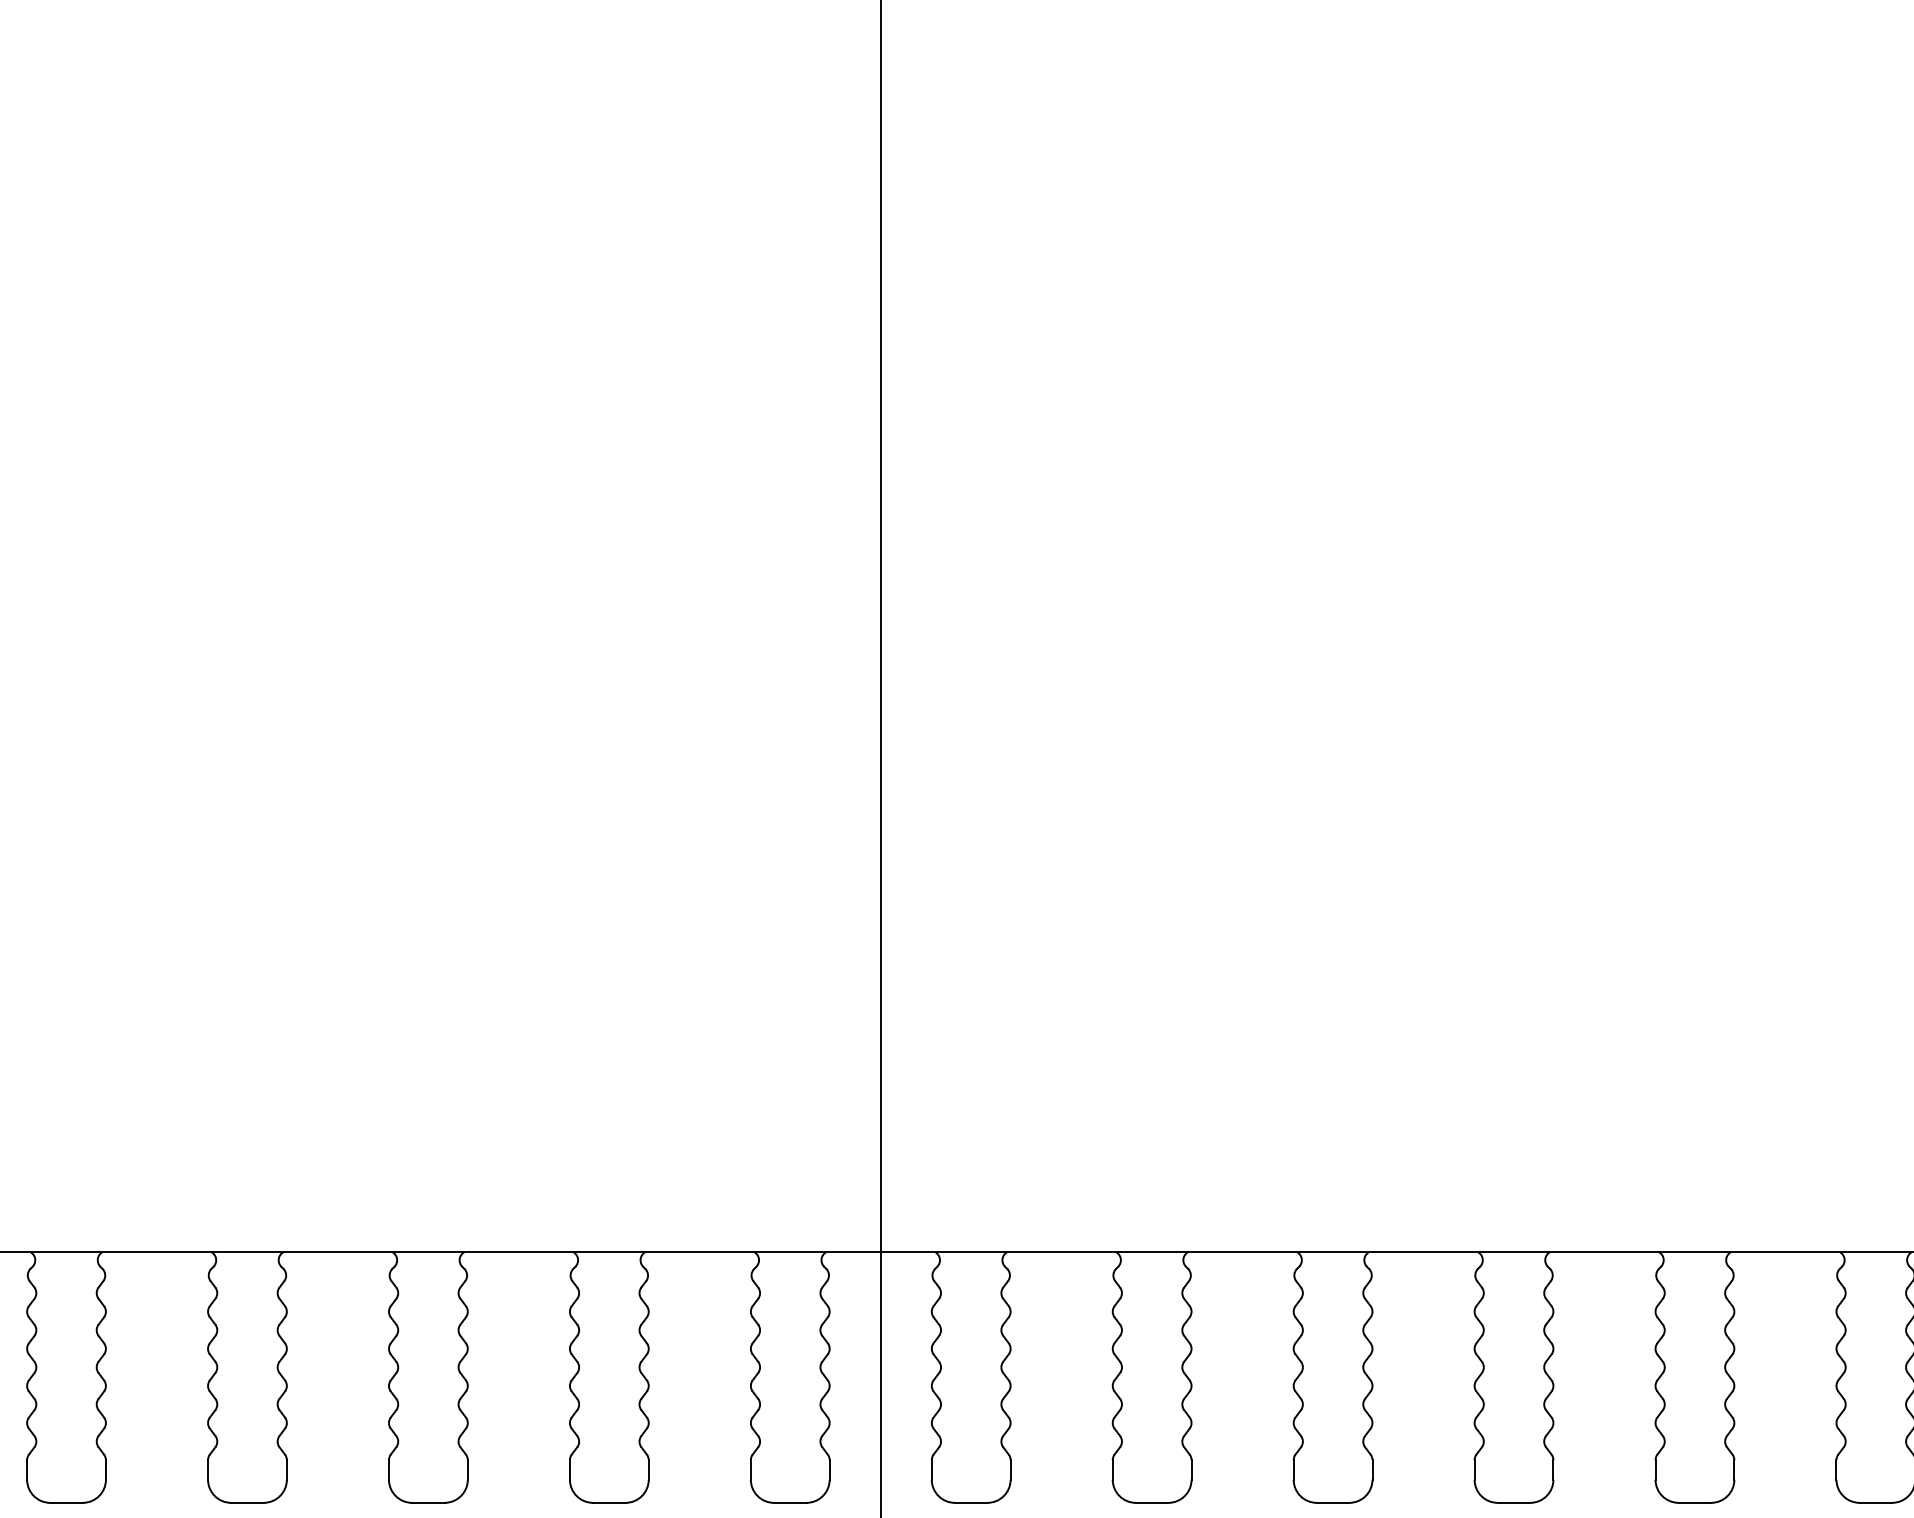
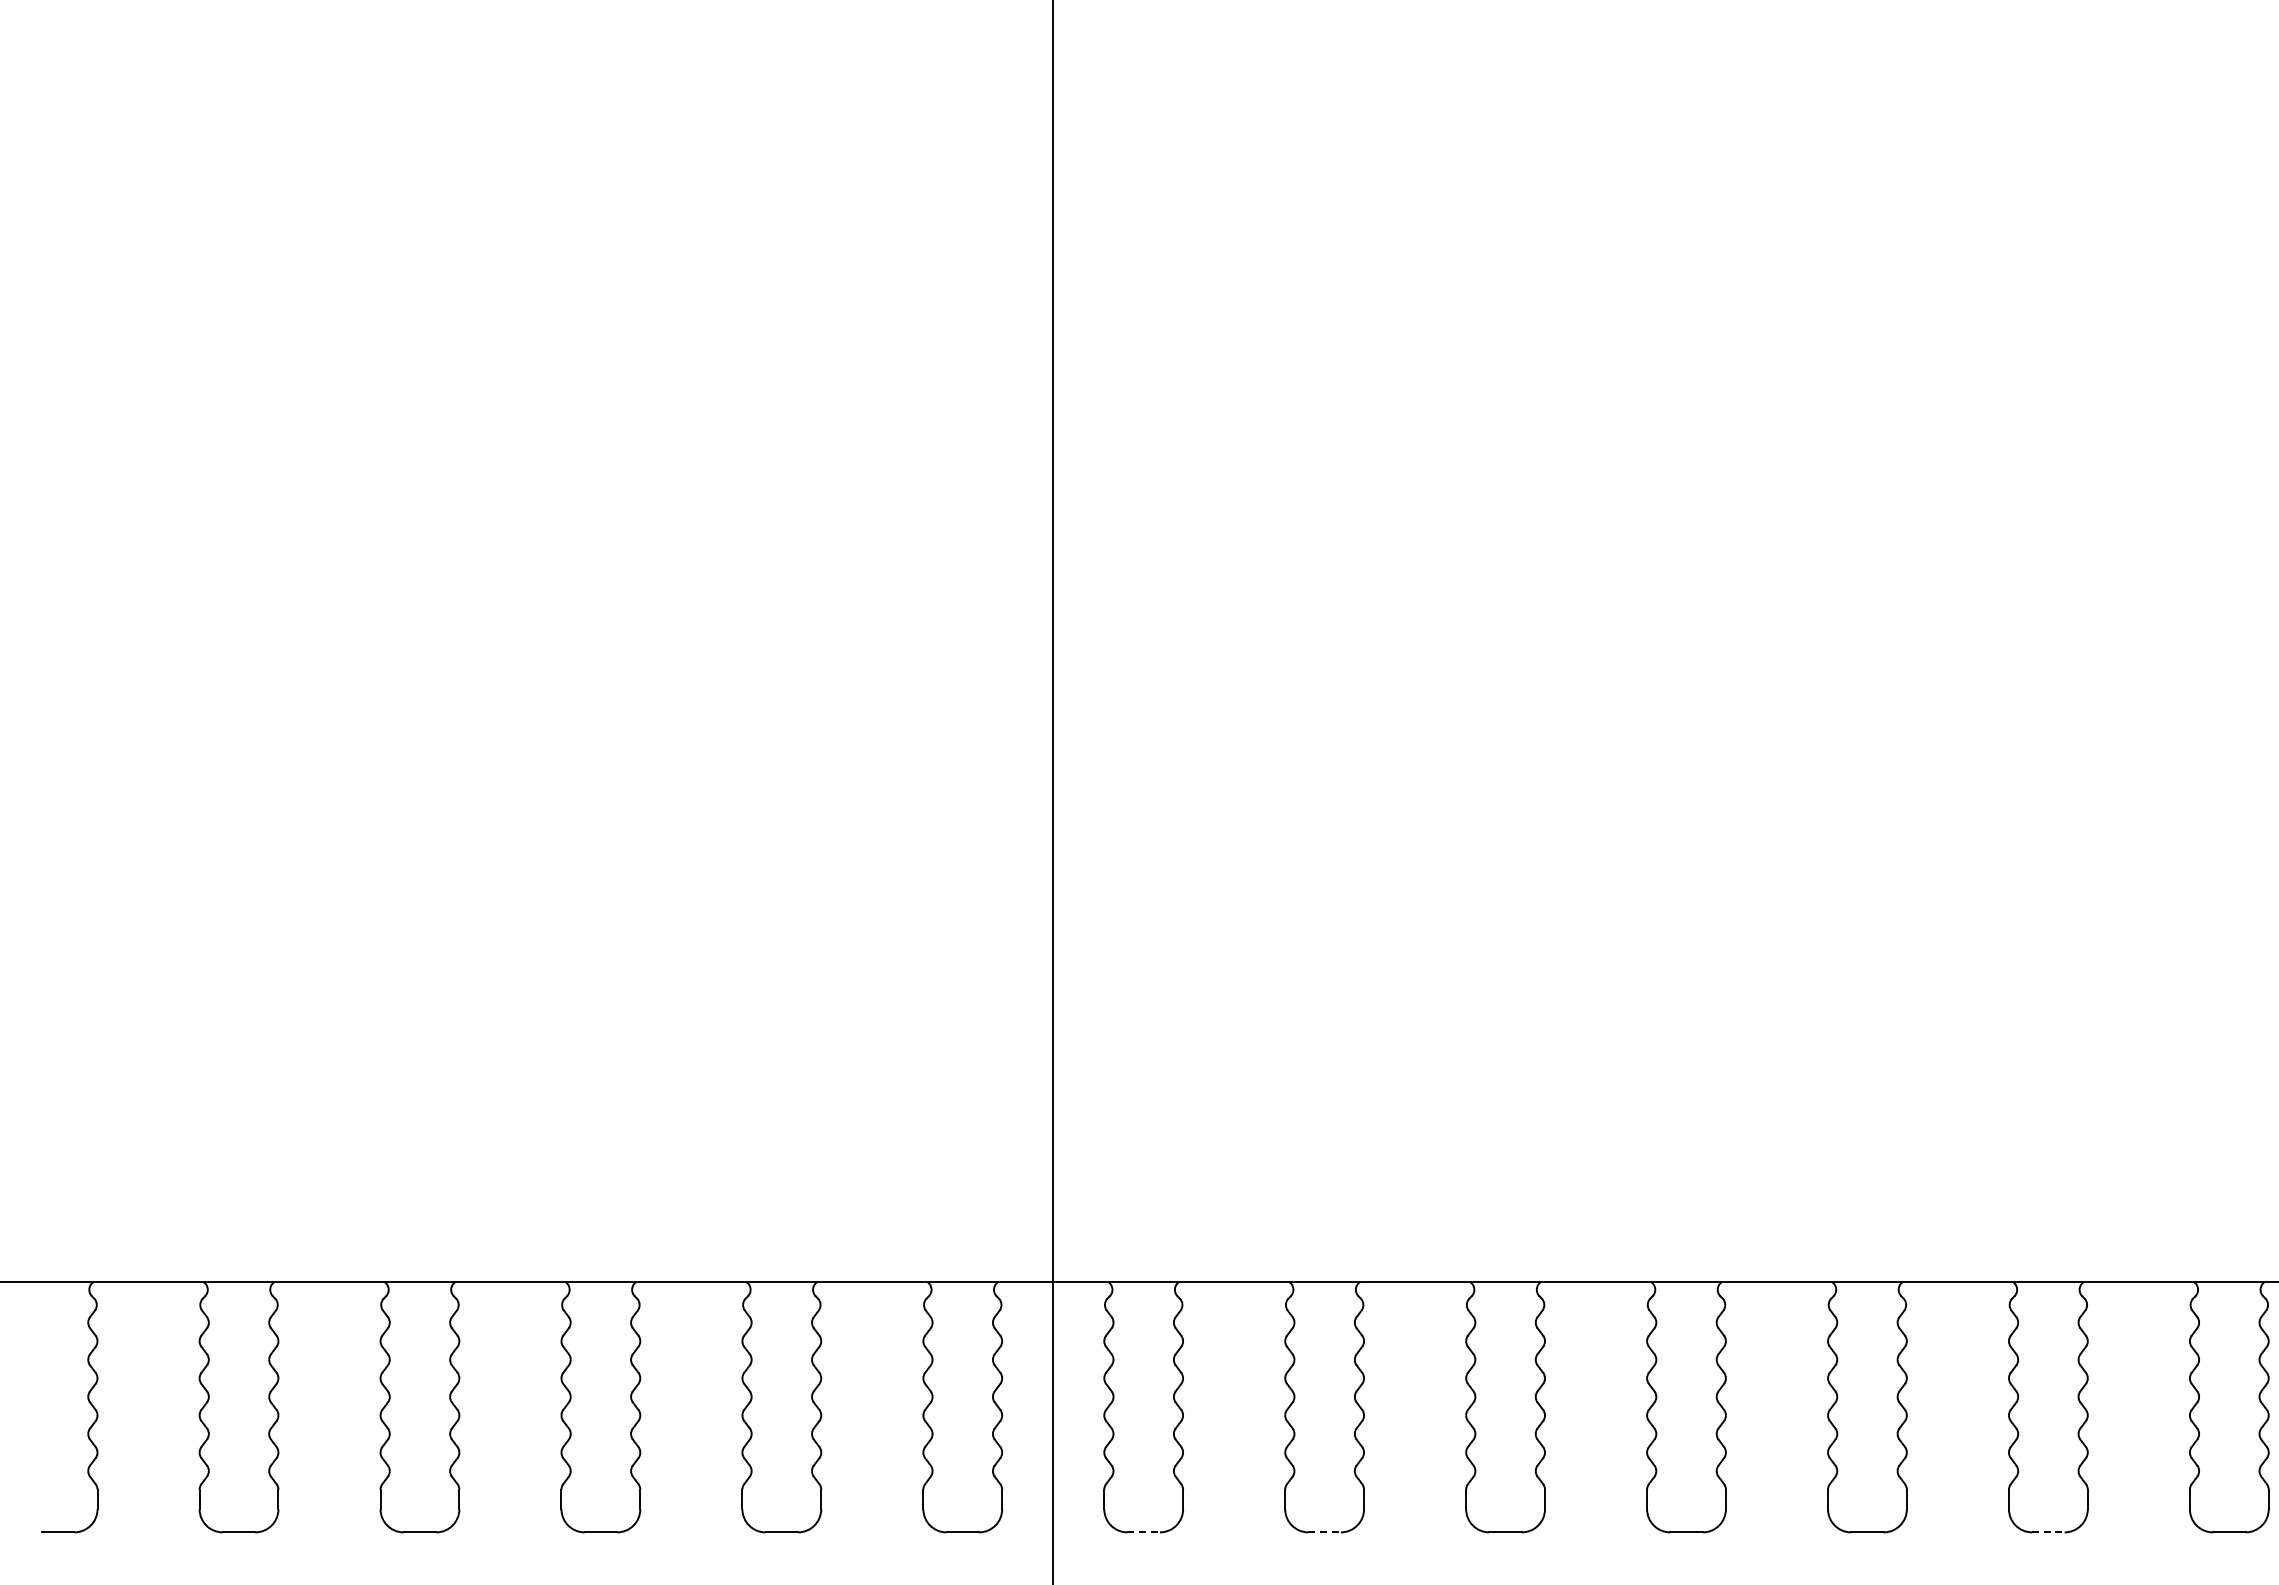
line: (972, 1502) -> (1144, 1532), solid -> dashed
line: (1153, 1502) -> (1325, 1532), solid -> dashed
line: (1876, 1502) -> (2048, 1532), solid -> dashed

